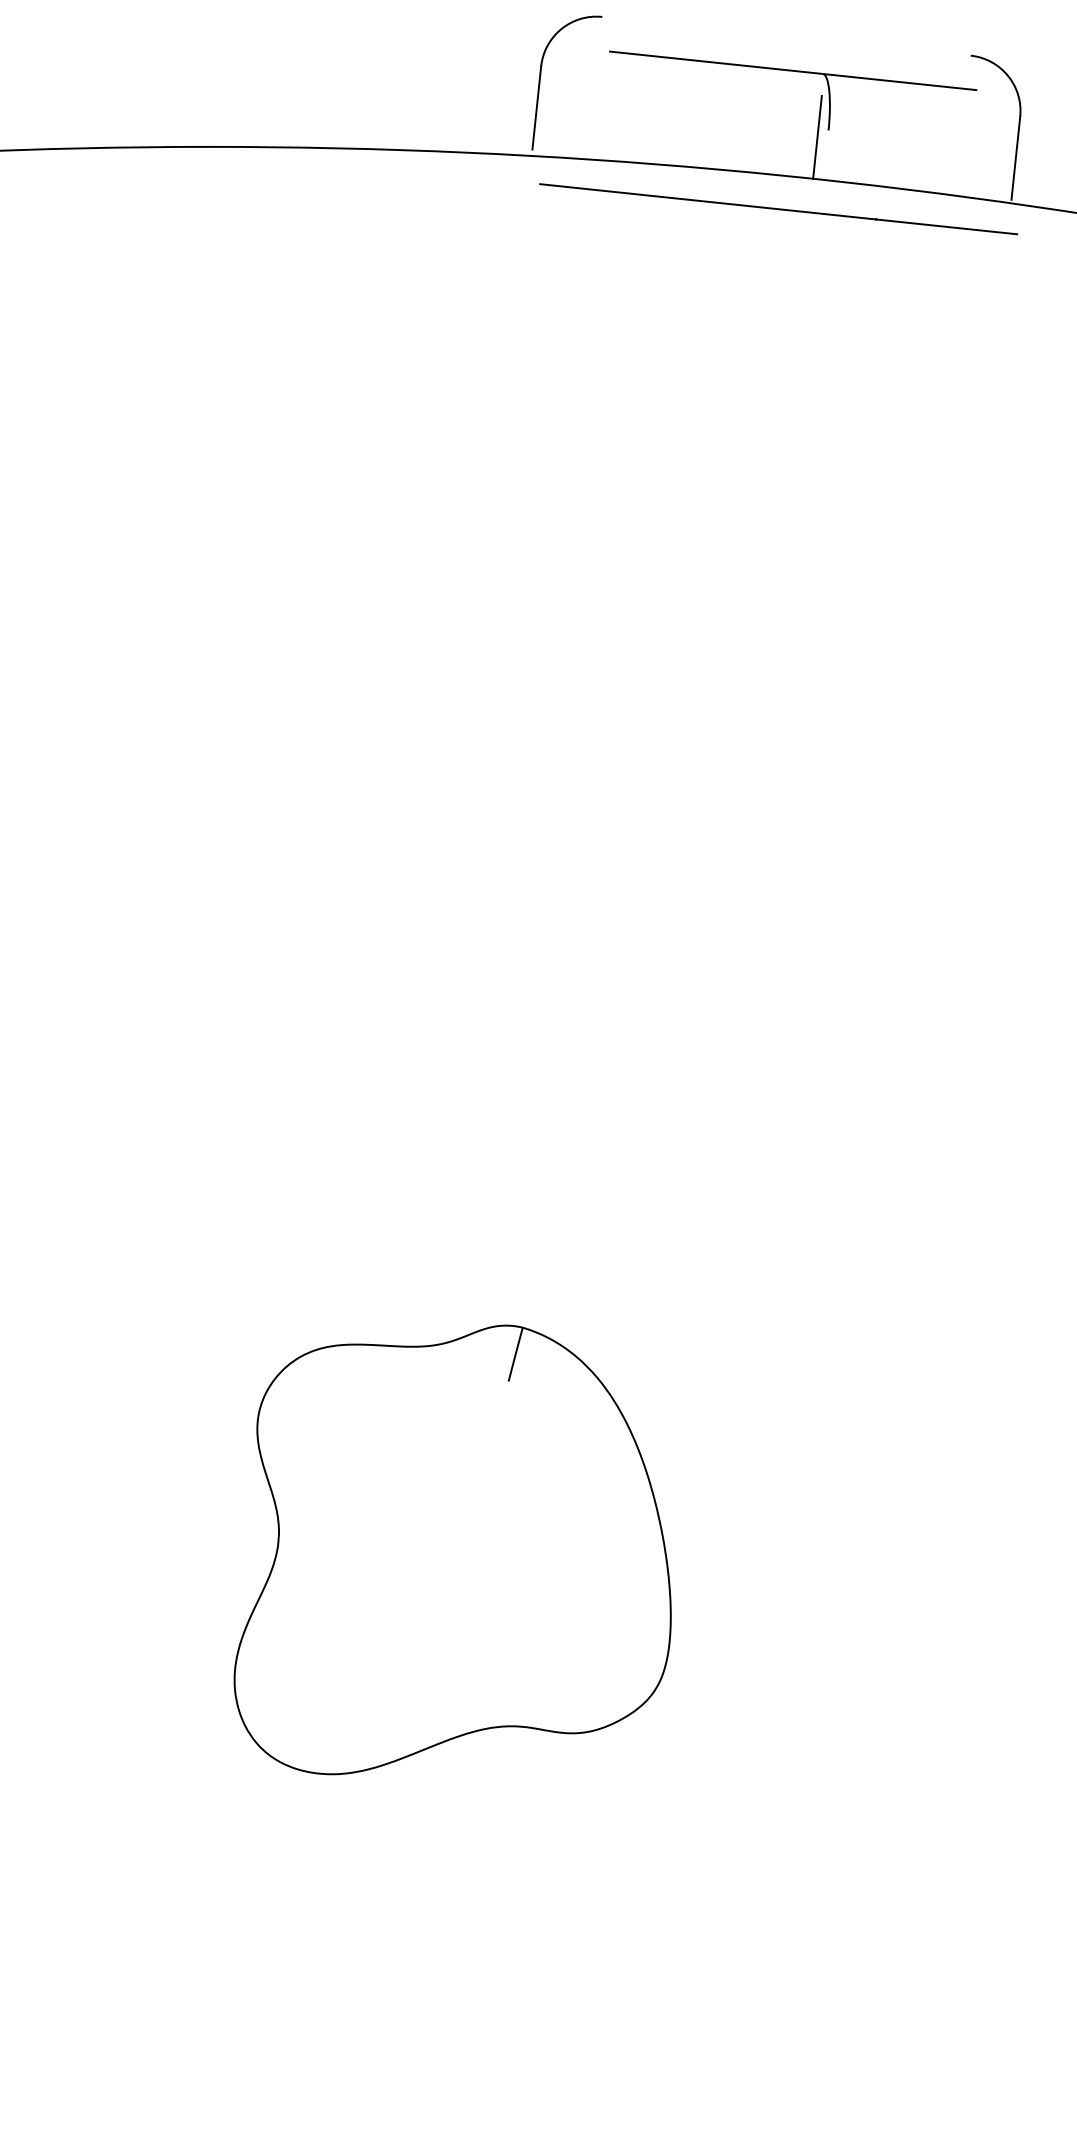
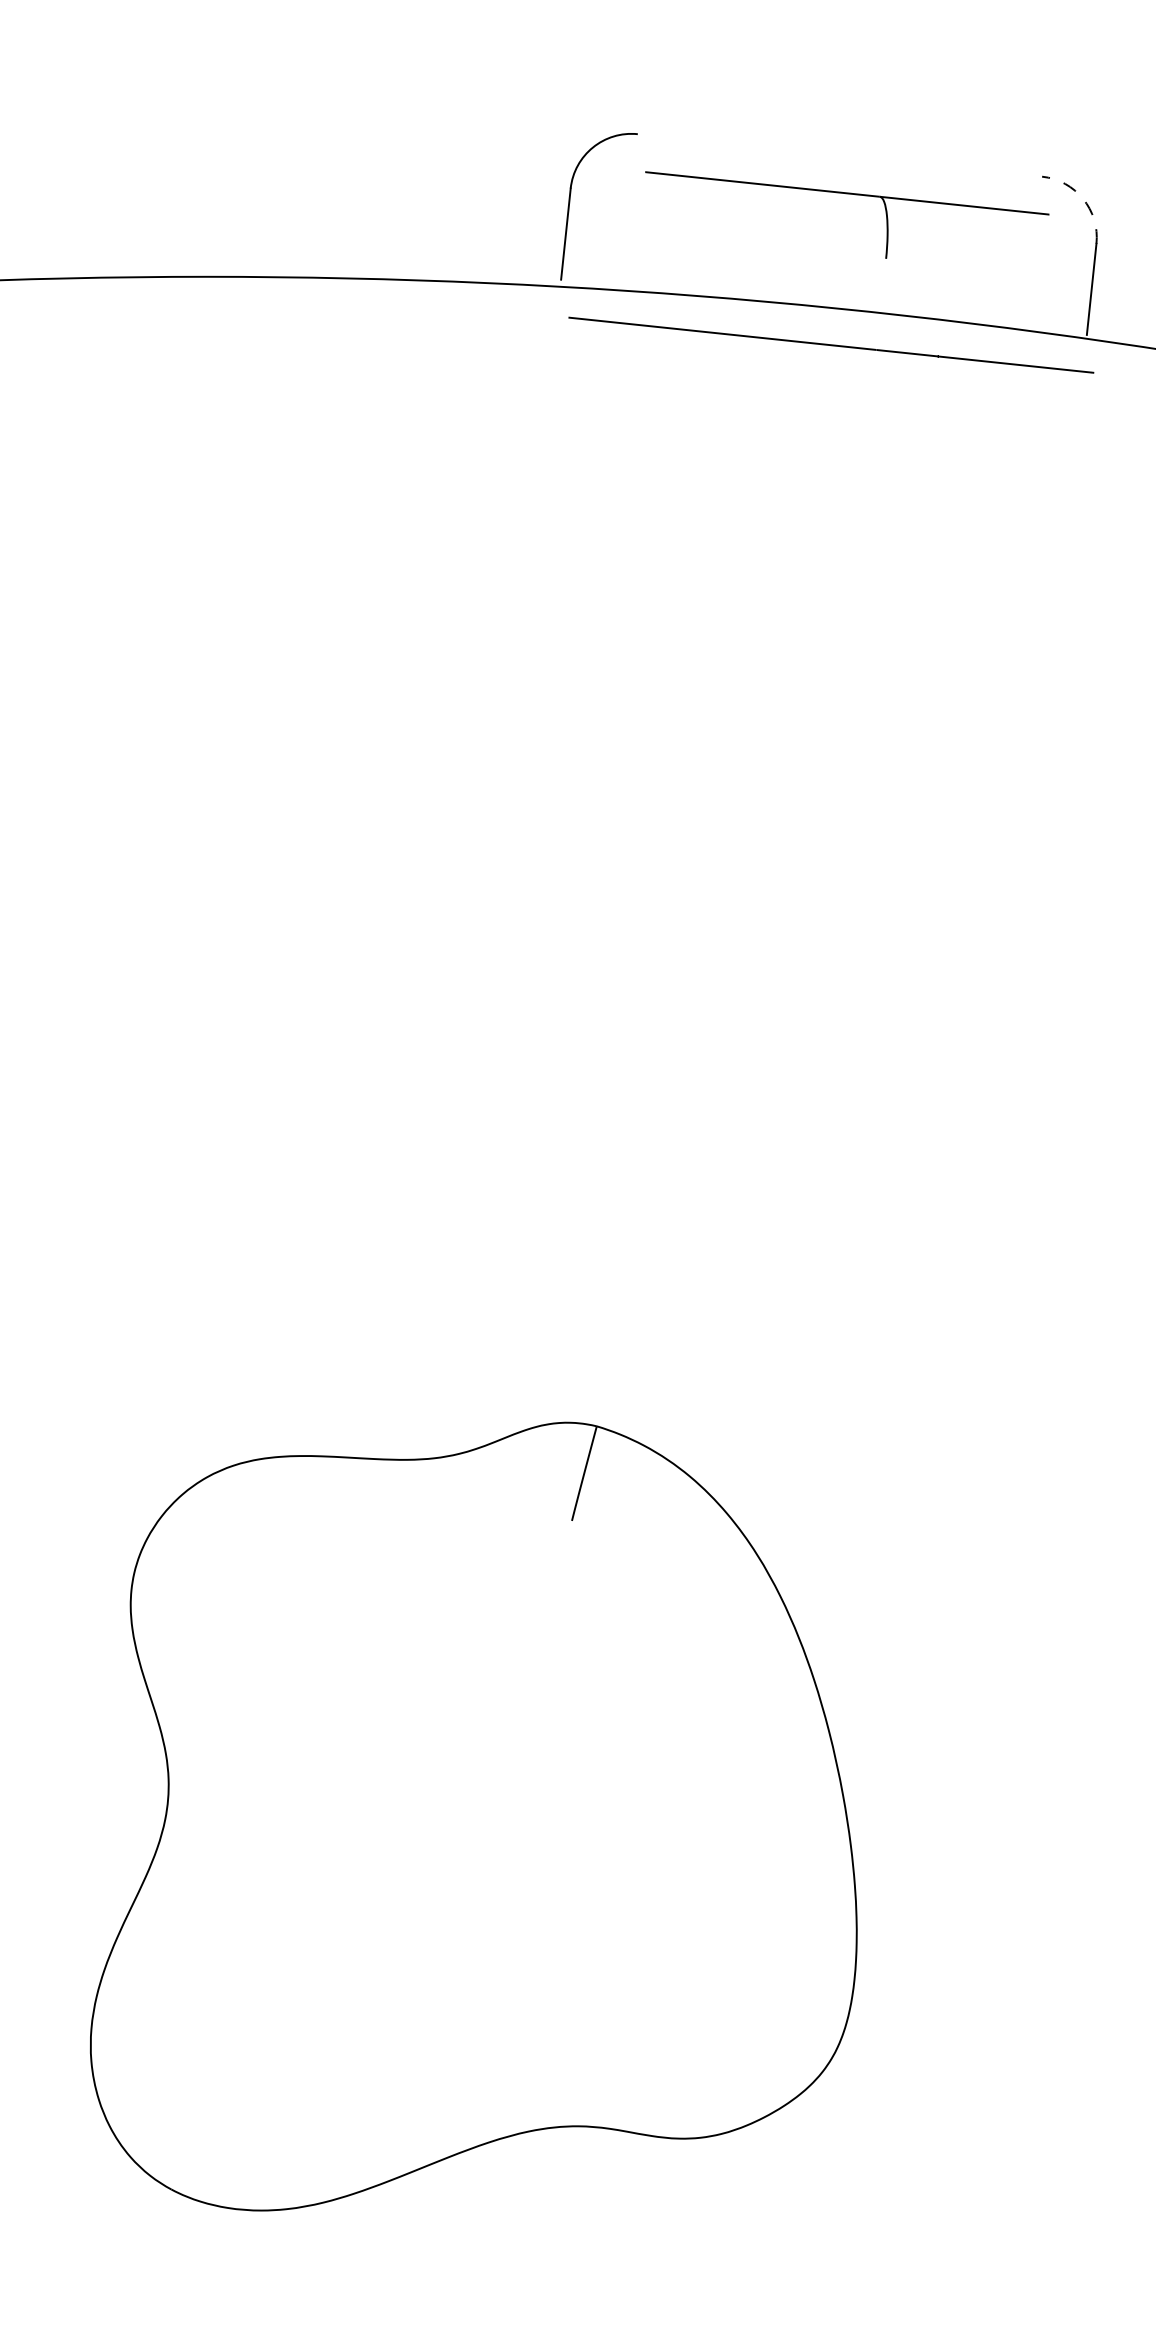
arc: (1008, 75) -> (1083, 198), solid -> dashed
line: (817, 137) -> (873, 266), removed
part: (452, 1549) -> (473, 1816), size x1.6

